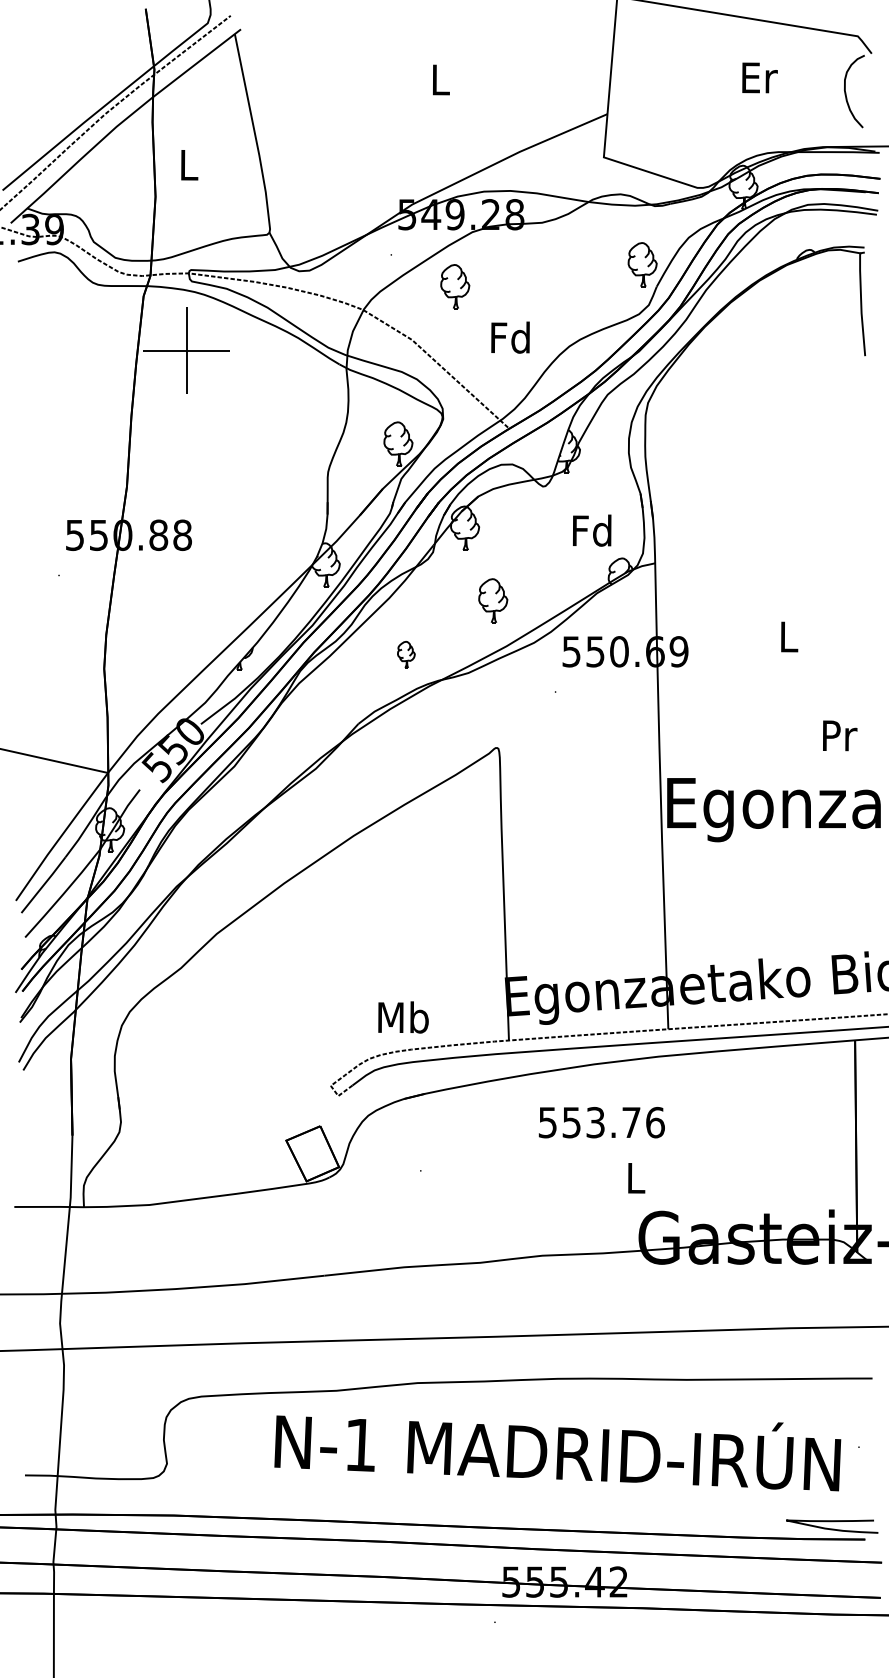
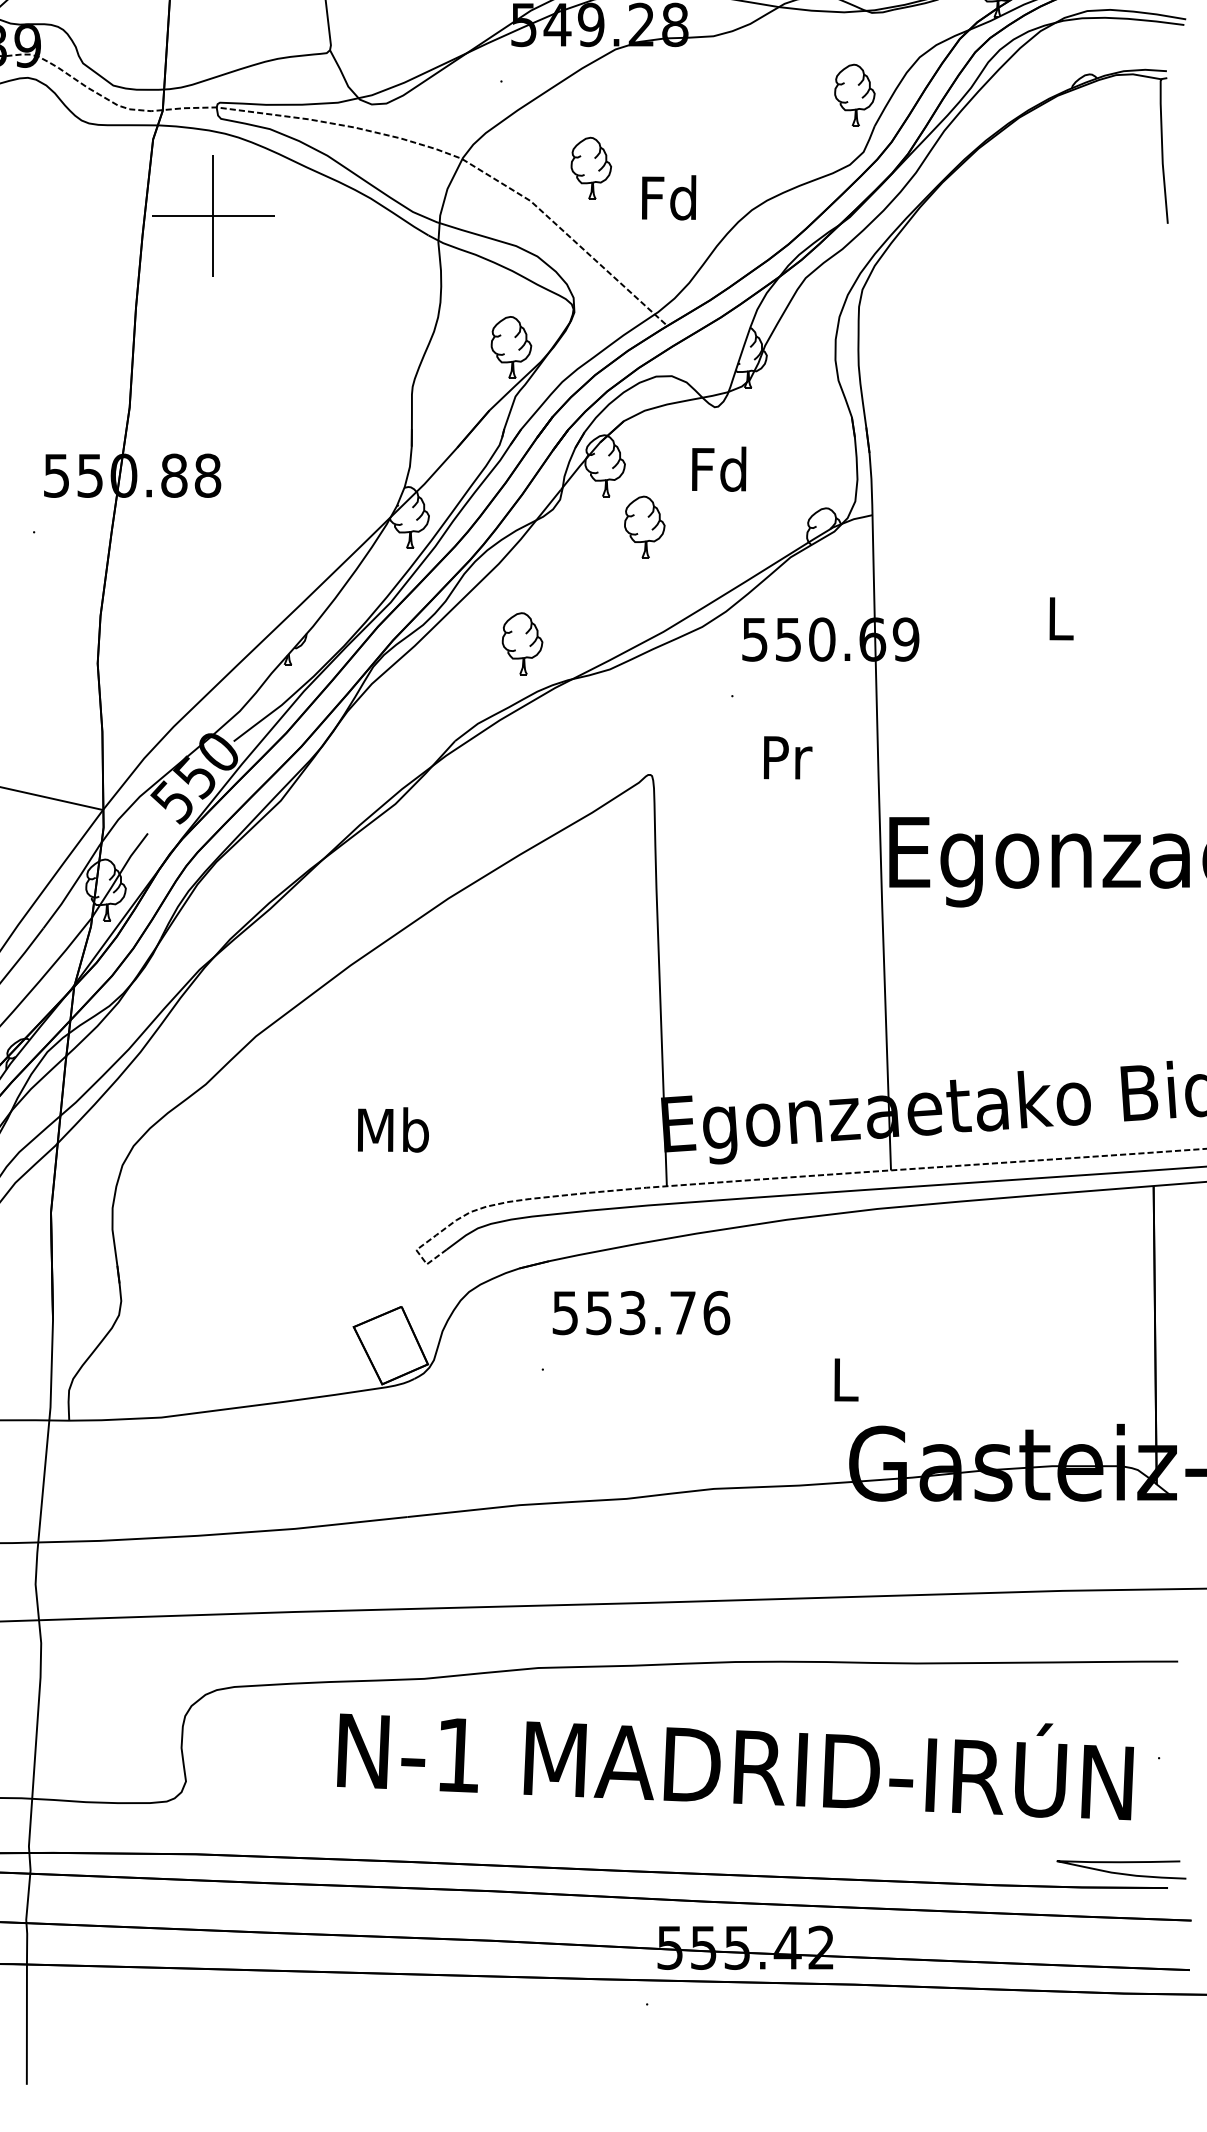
part: (455, 286) -> (591, 168), moved
text: (592, 530) -> (719, 469), moved
part: (493, 600) -> (645, 526), moved
part: (406, 654) -> (522, 643), size x1.67
text: (840, 735) -> (788, 757), moved
text: (403, 1017) -> (393, 1129), moved
text: (601, 1122) -> (640, 1312), moved

